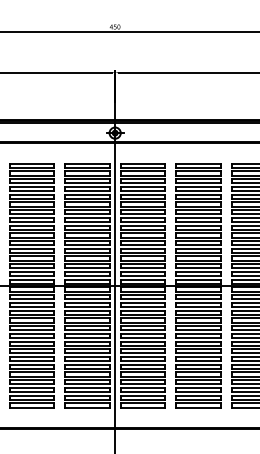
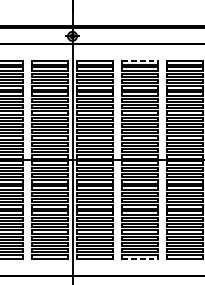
line: (198, 163) -> (140, 60), solid -> dashed
line: (198, 407) -> (140, 258), solid -> dashed

